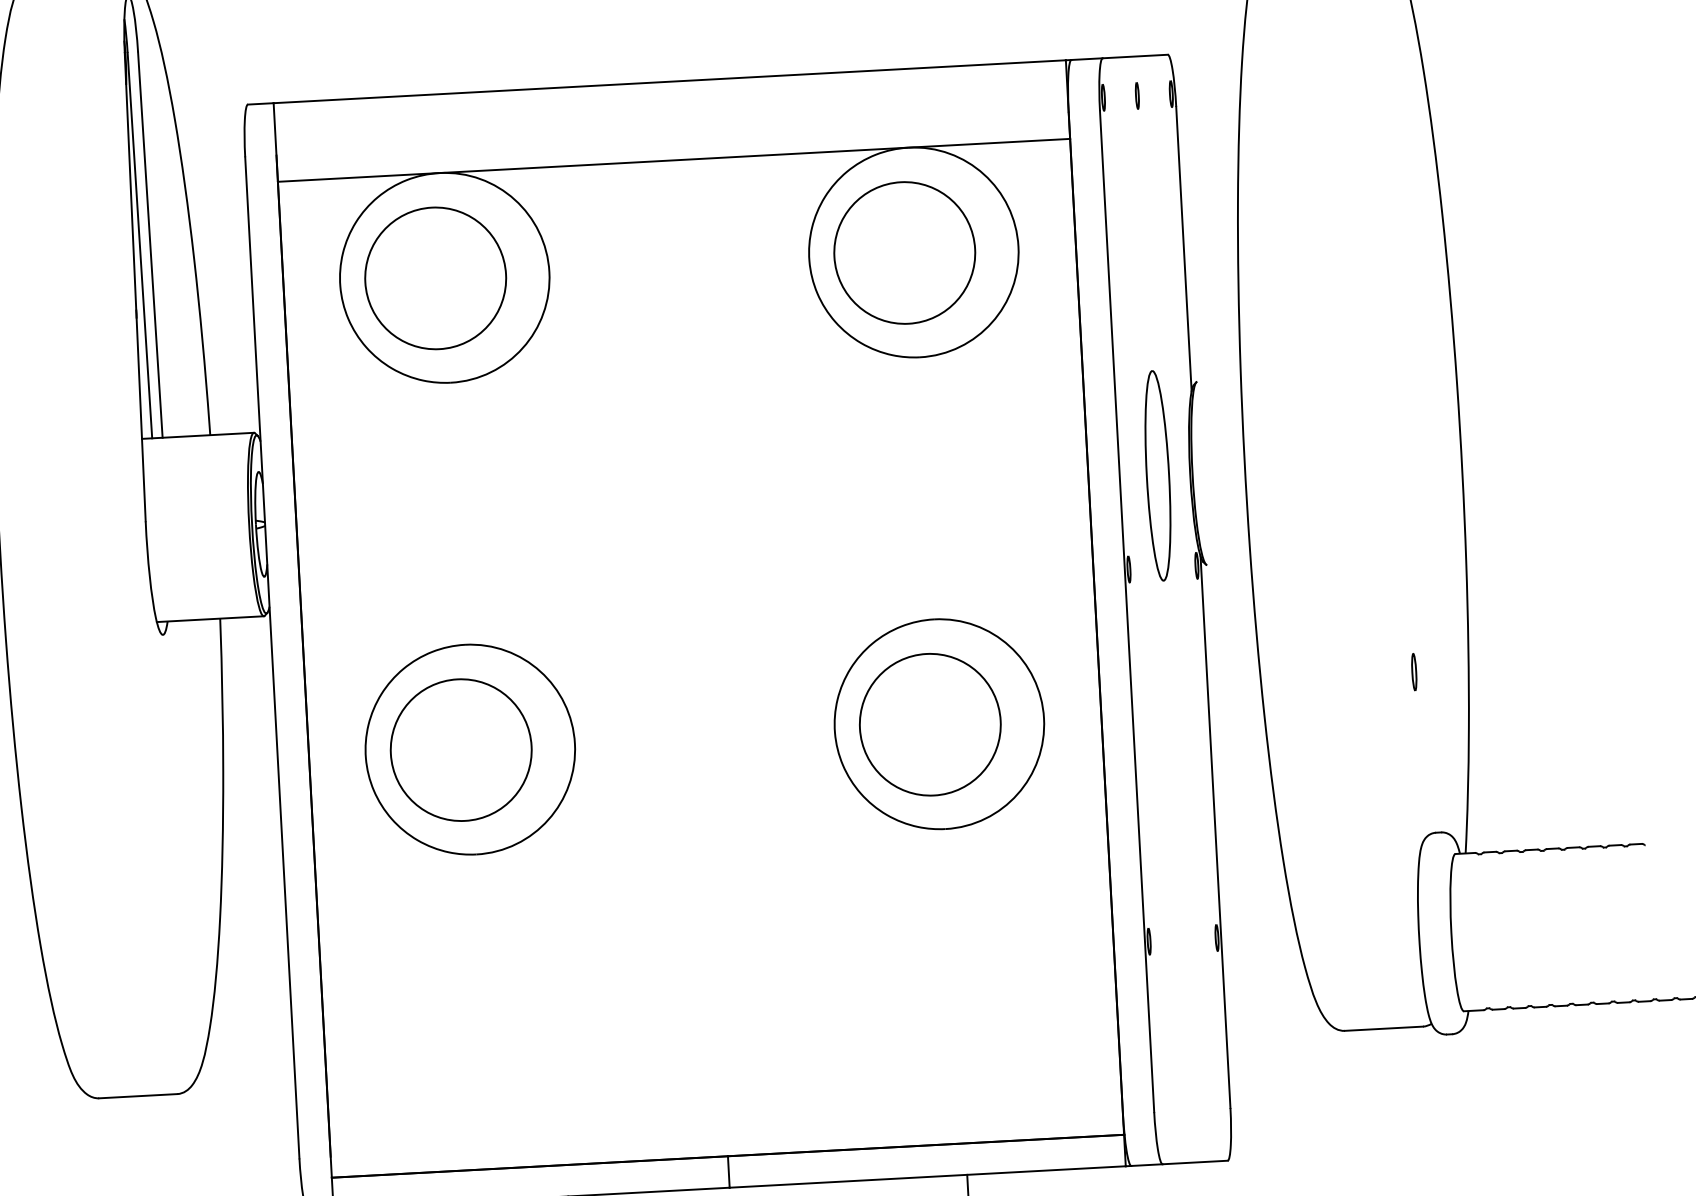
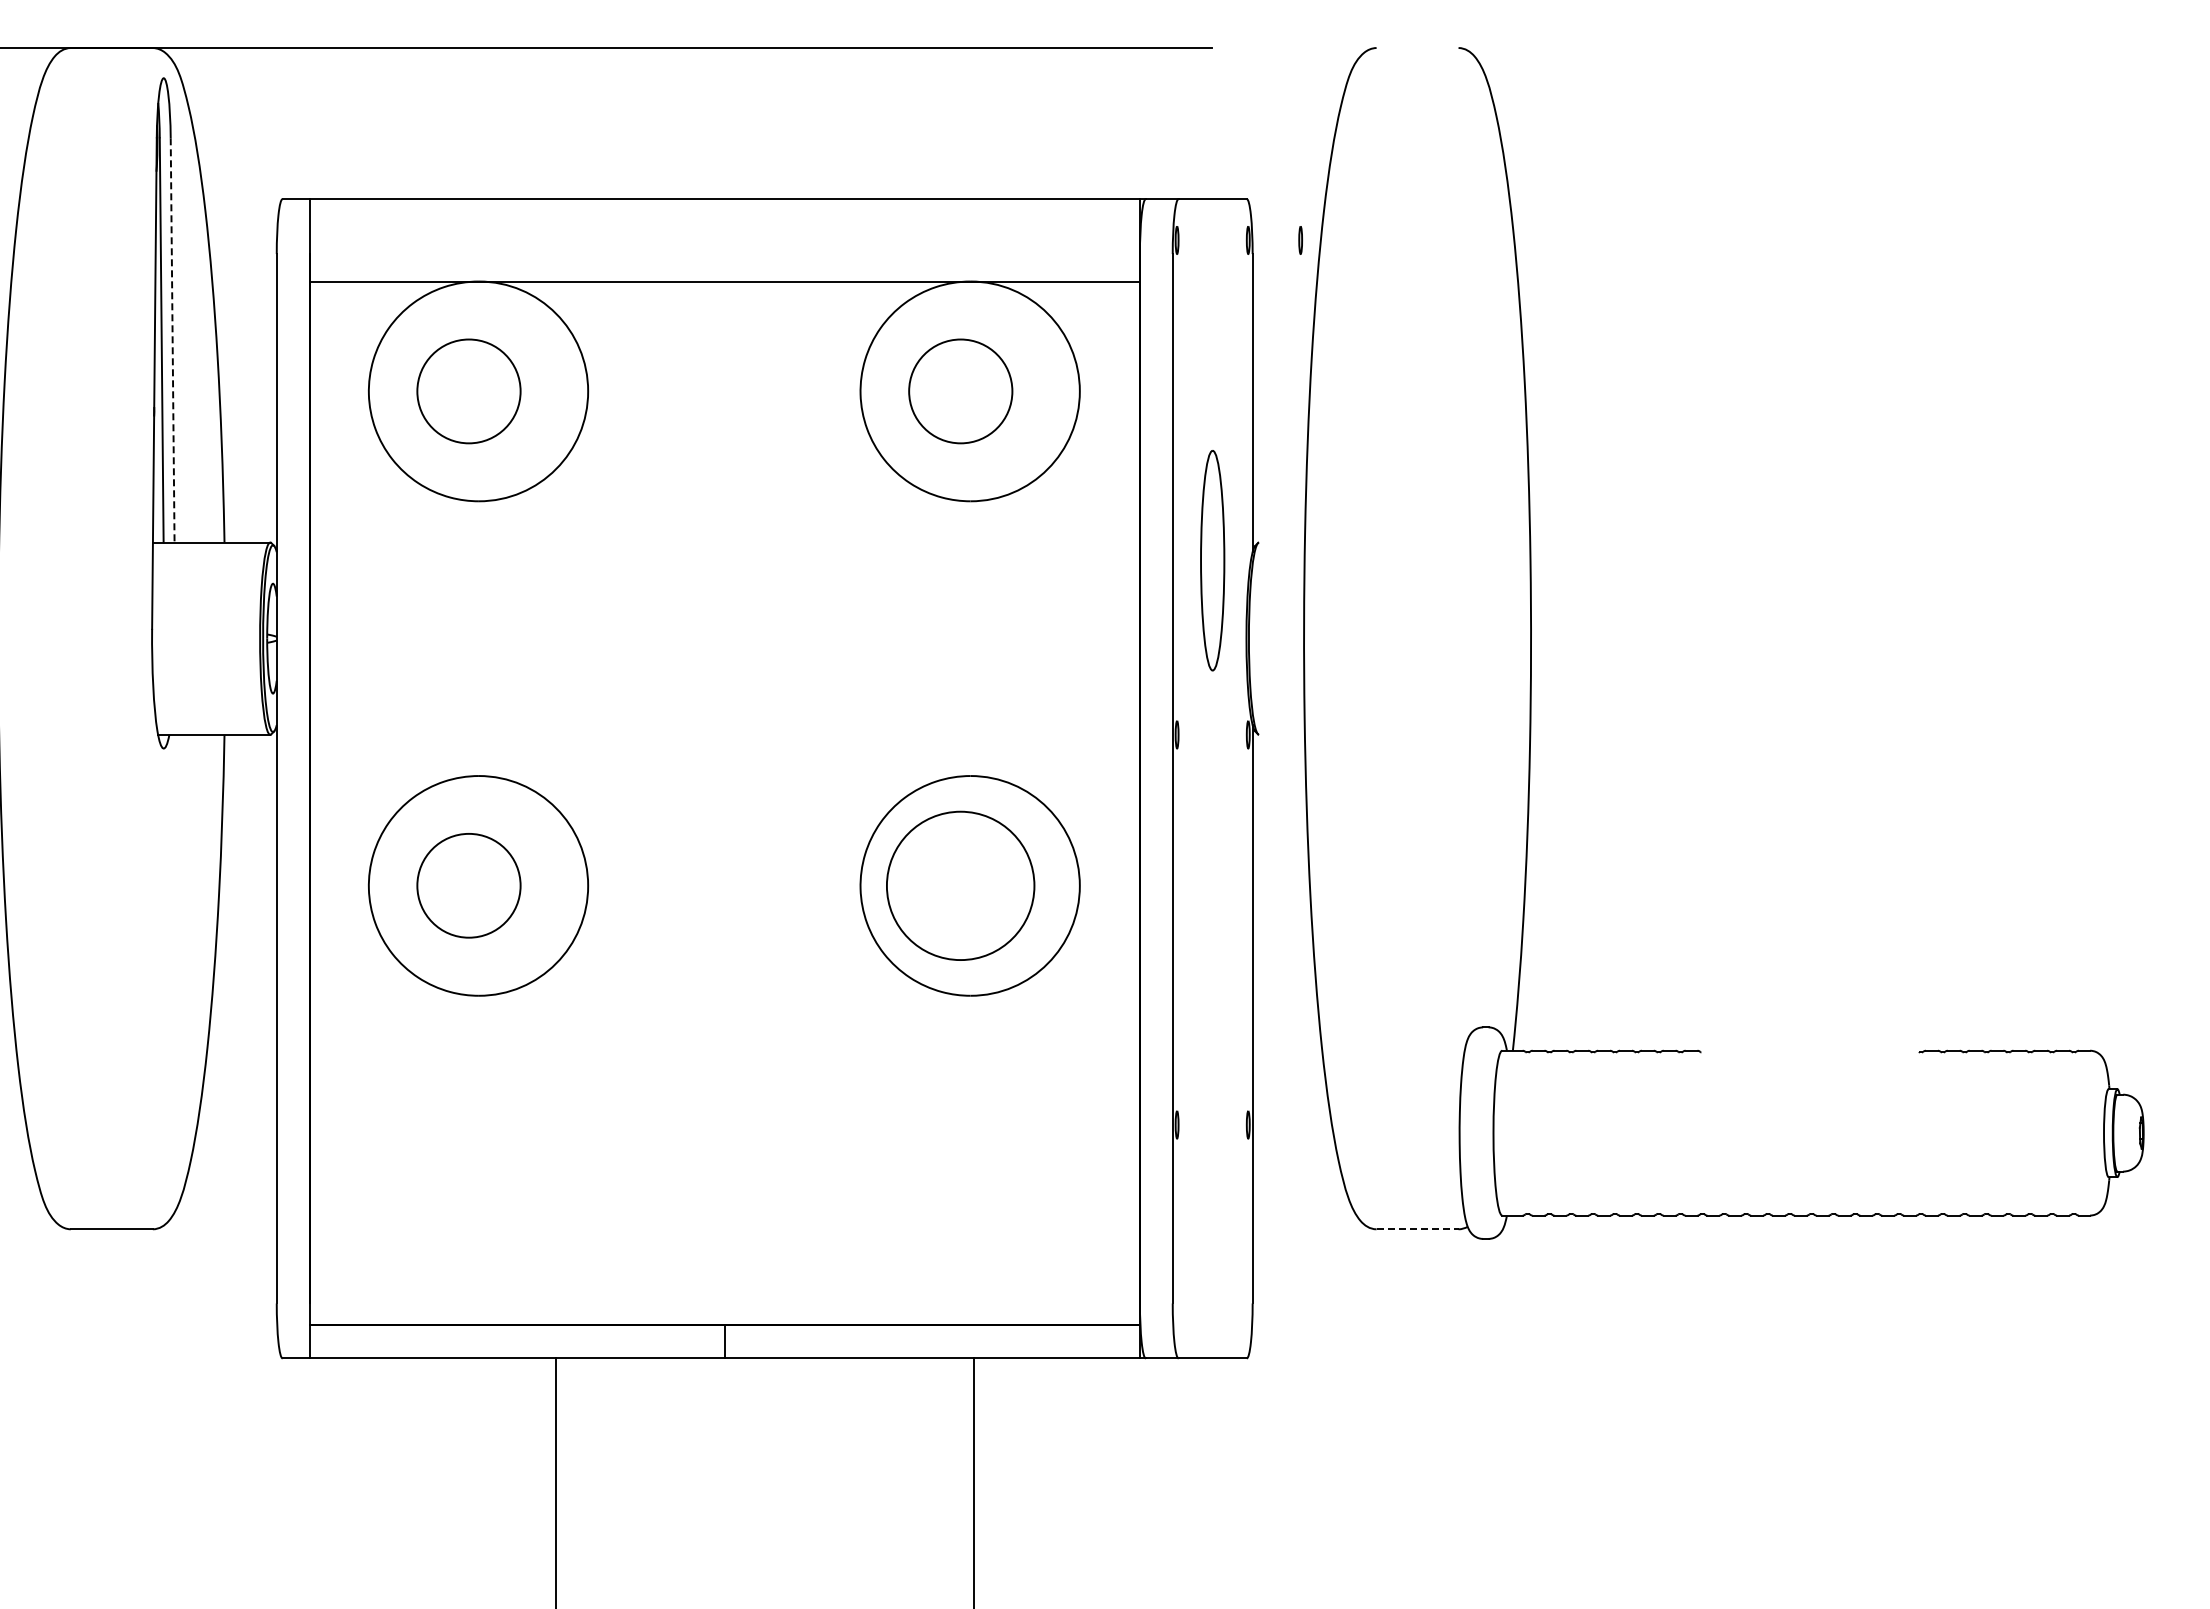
line: (1137, 96) -> (1300, 240), moved
line: (150, 245) -> (172, 340), solid -> dashed
part: (904, 253) -> (960, 391), size x0.7
part: (435, 278) -> (468, 391), size x0.7
part: (1157, 475) -> (1212, 560), moved
part: (1414, 672) -> (1469, 858), removed
part: (460, 749) -> (468, 885), size x0.7
line: (1383, 1028) -> (1417, 1229), solid -> dashed

